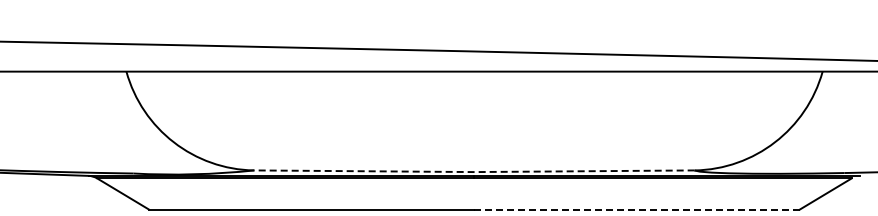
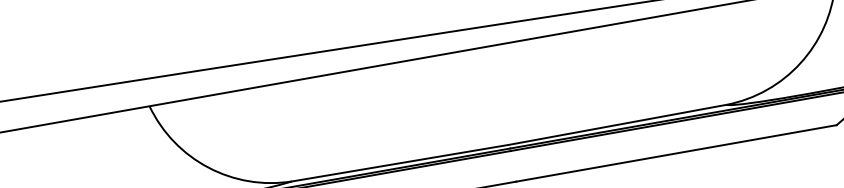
line: (474, 172) -> (509, 145), dashed -> solid
line: (637, 209) -> (676, 153), dashed -> solid

